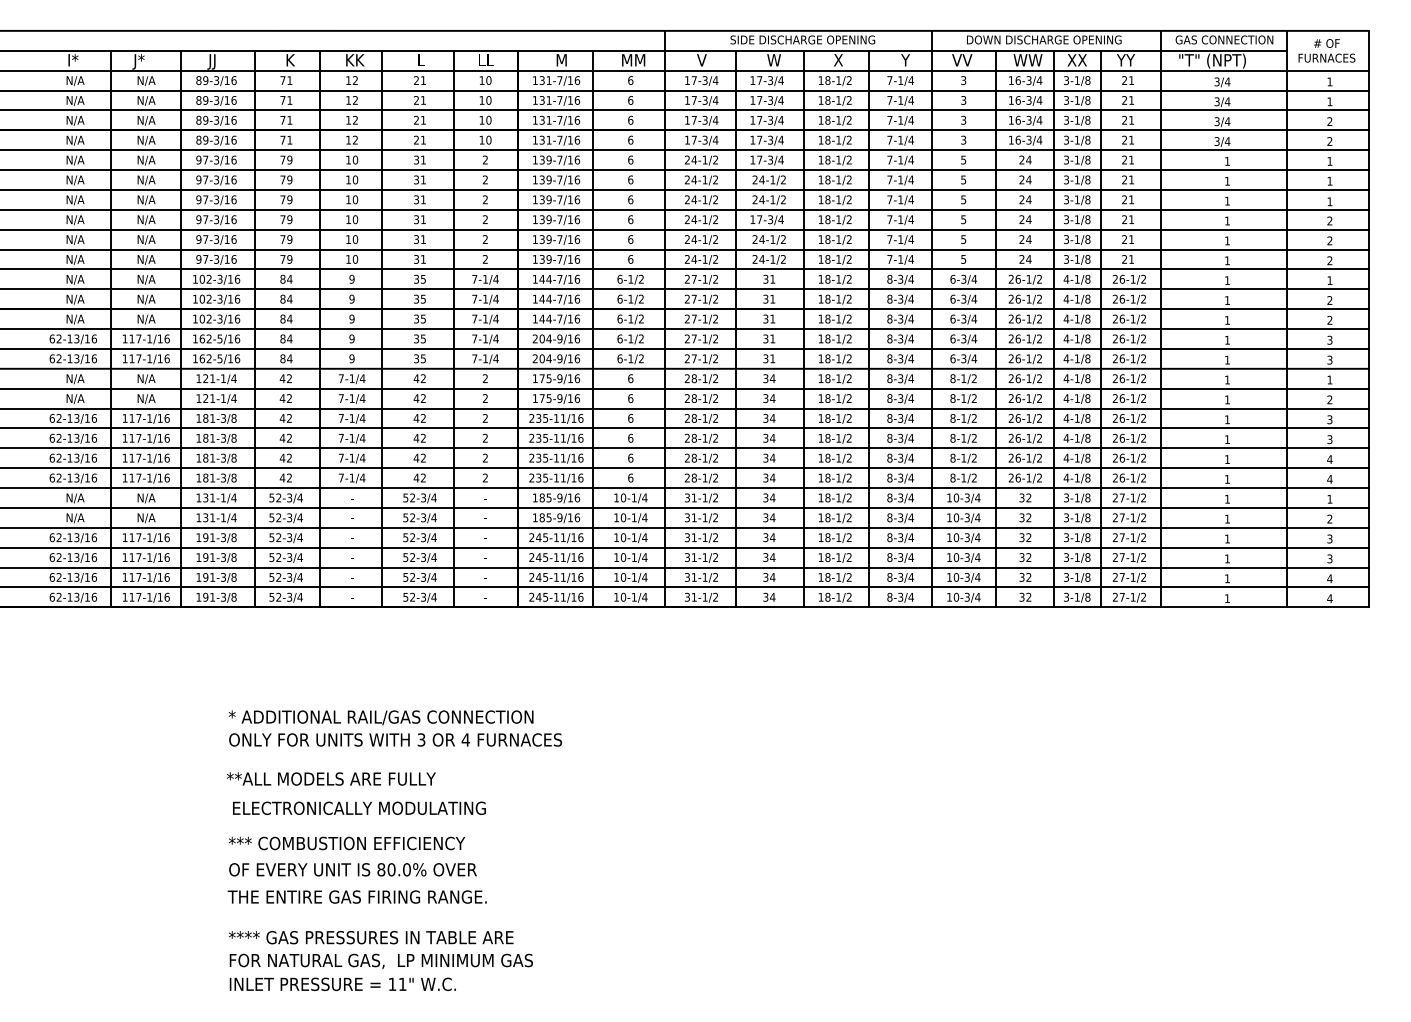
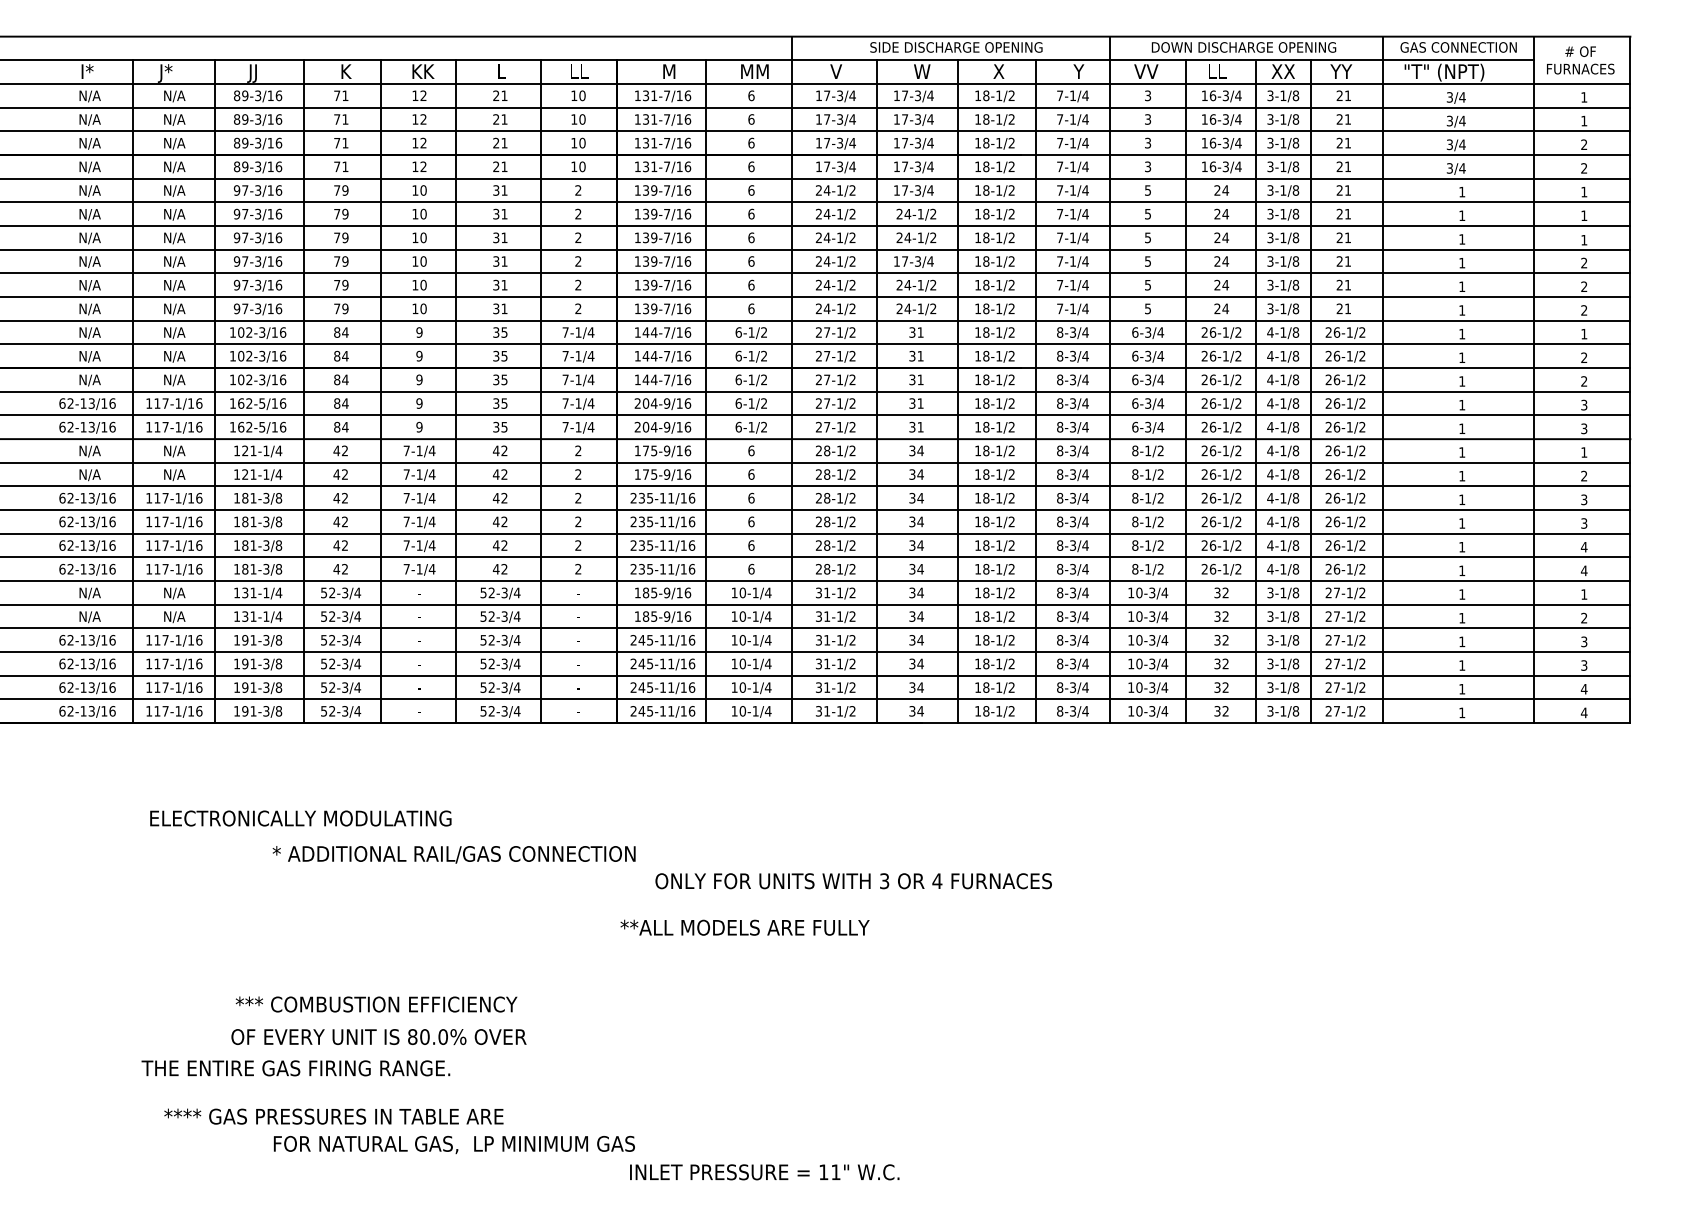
text: (1027, 60) -> (1224, 71), WW -> LL
text: (395, 739) -> (853, 880), moved
text: (331, 778) -> (745, 927), moved
text: (359, 807) -> (300, 817), moved
text: (347, 843) -> (377, 1004), moved
text: (352, 869) -> (378, 1036), moved
text: (356, 896) -> (294, 1067), moved
text: (371, 937) -> (334, 1116), moved
text: (342, 984) -> (764, 1172), moved

